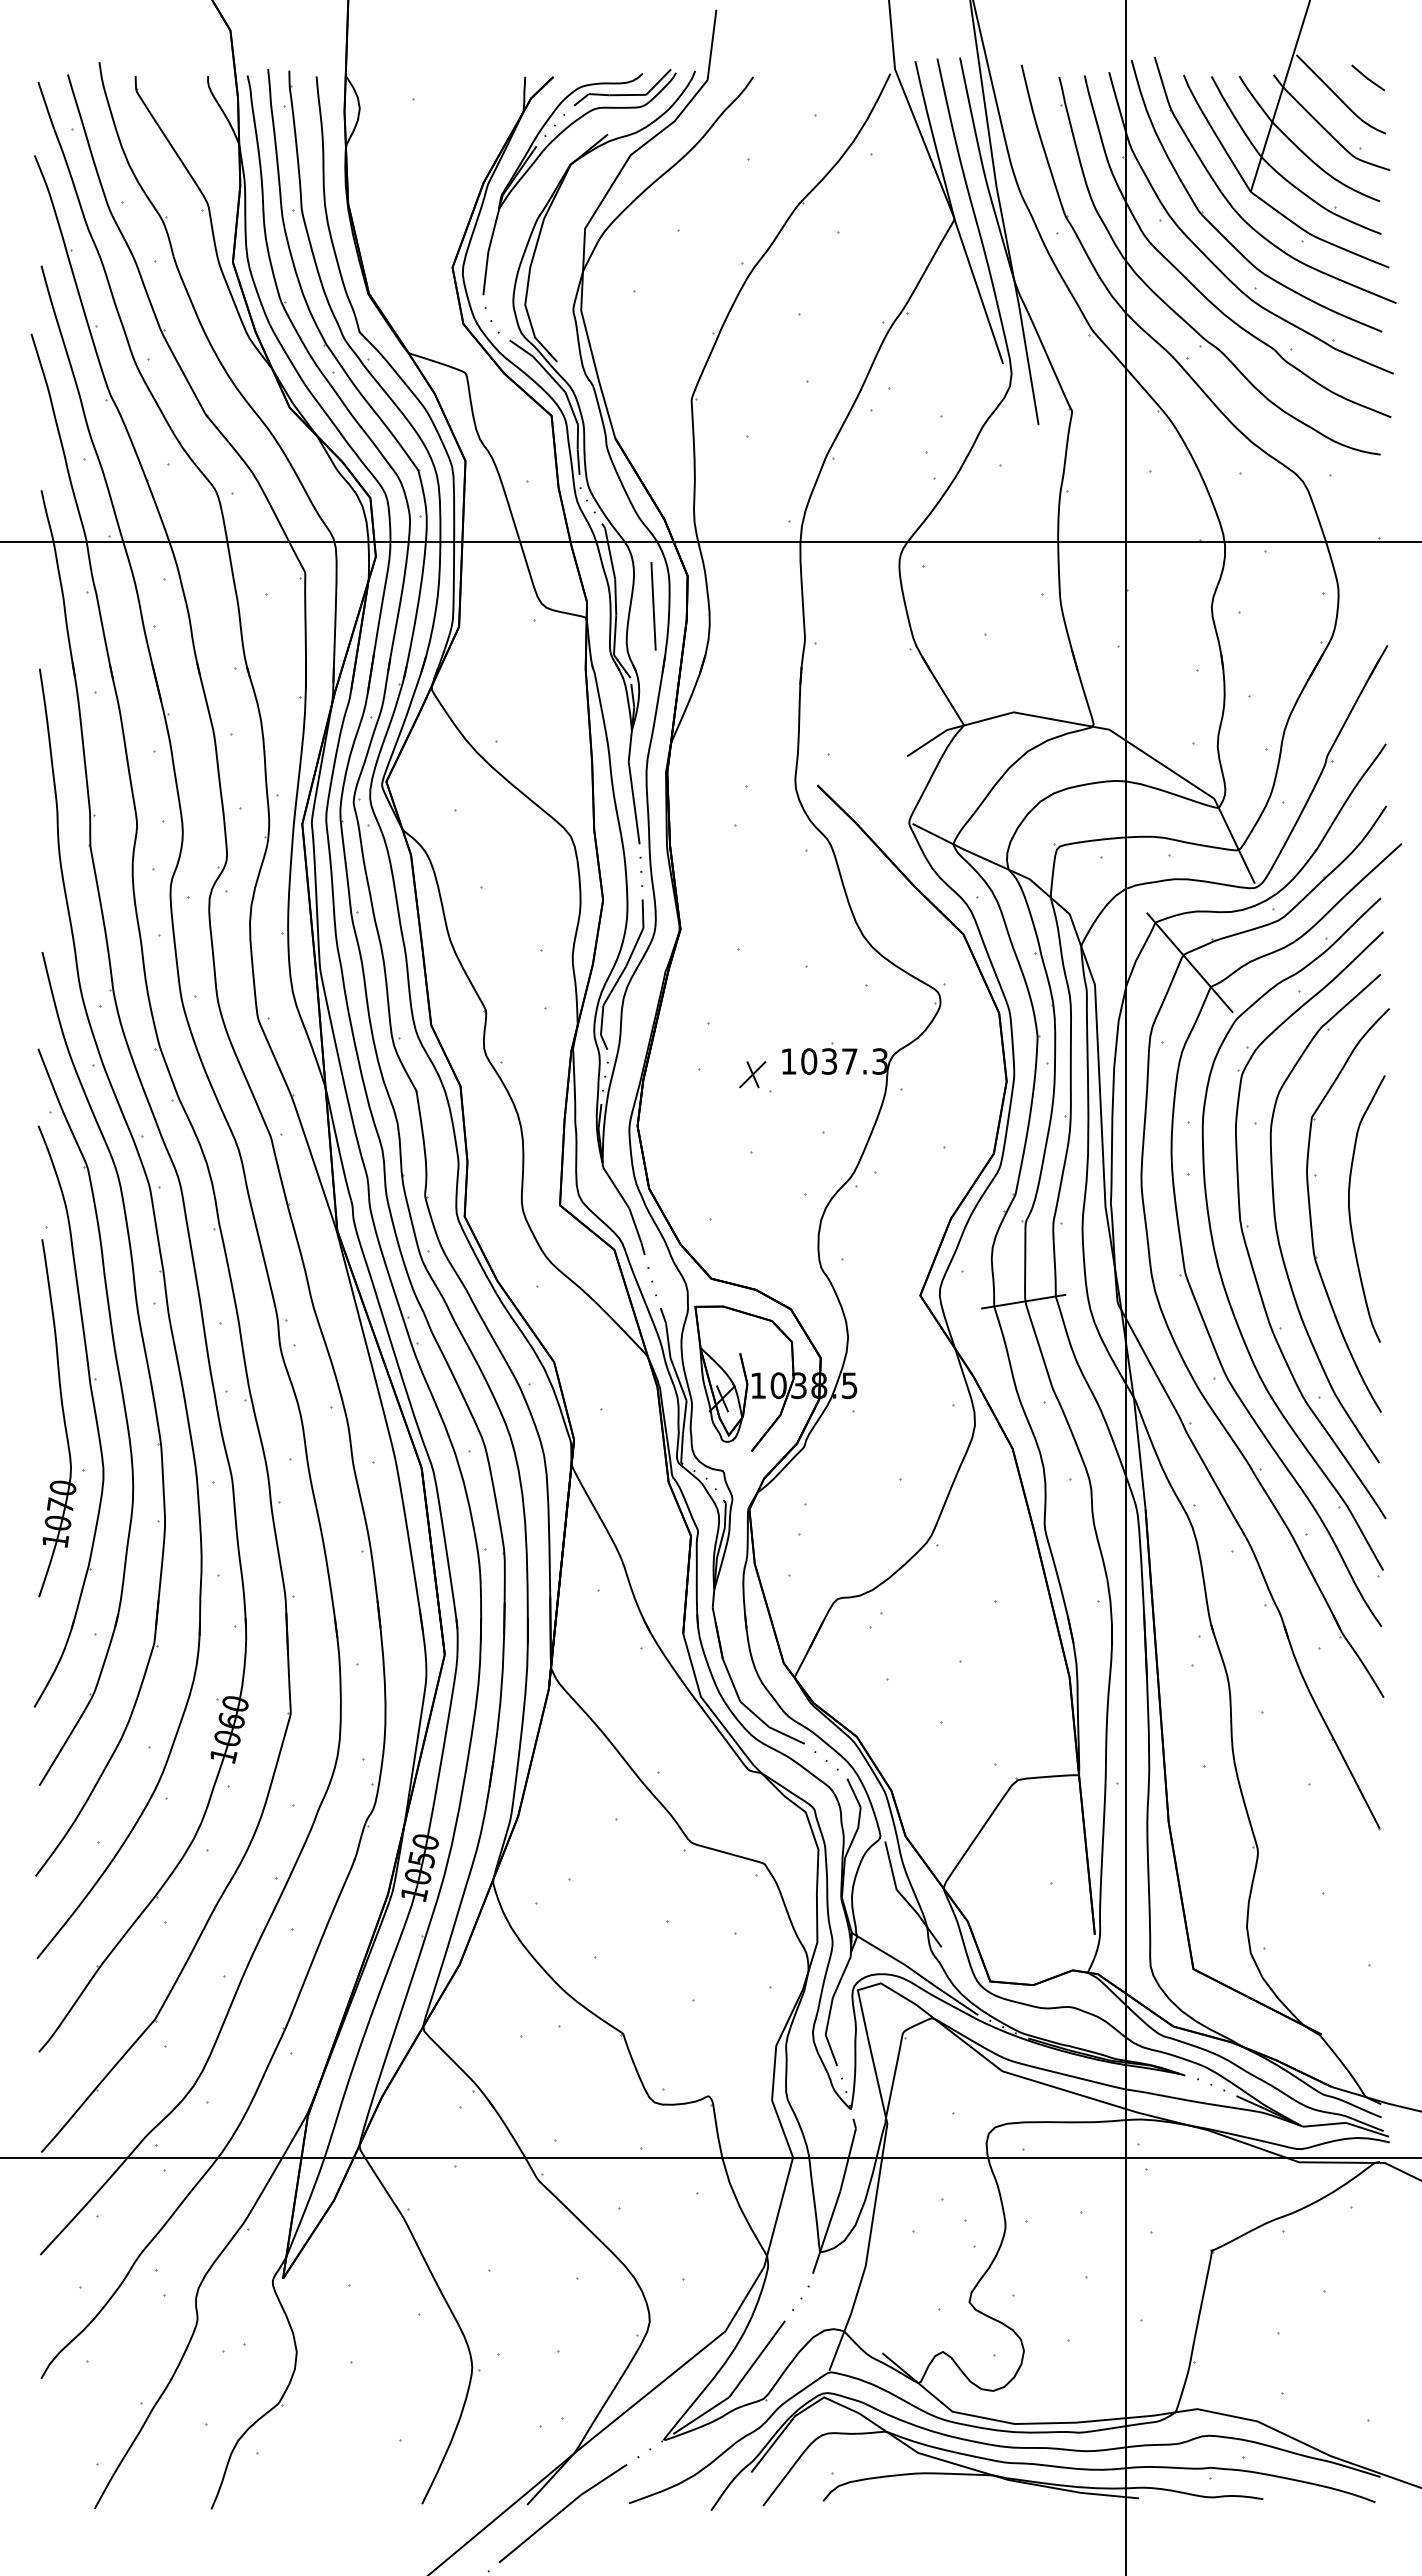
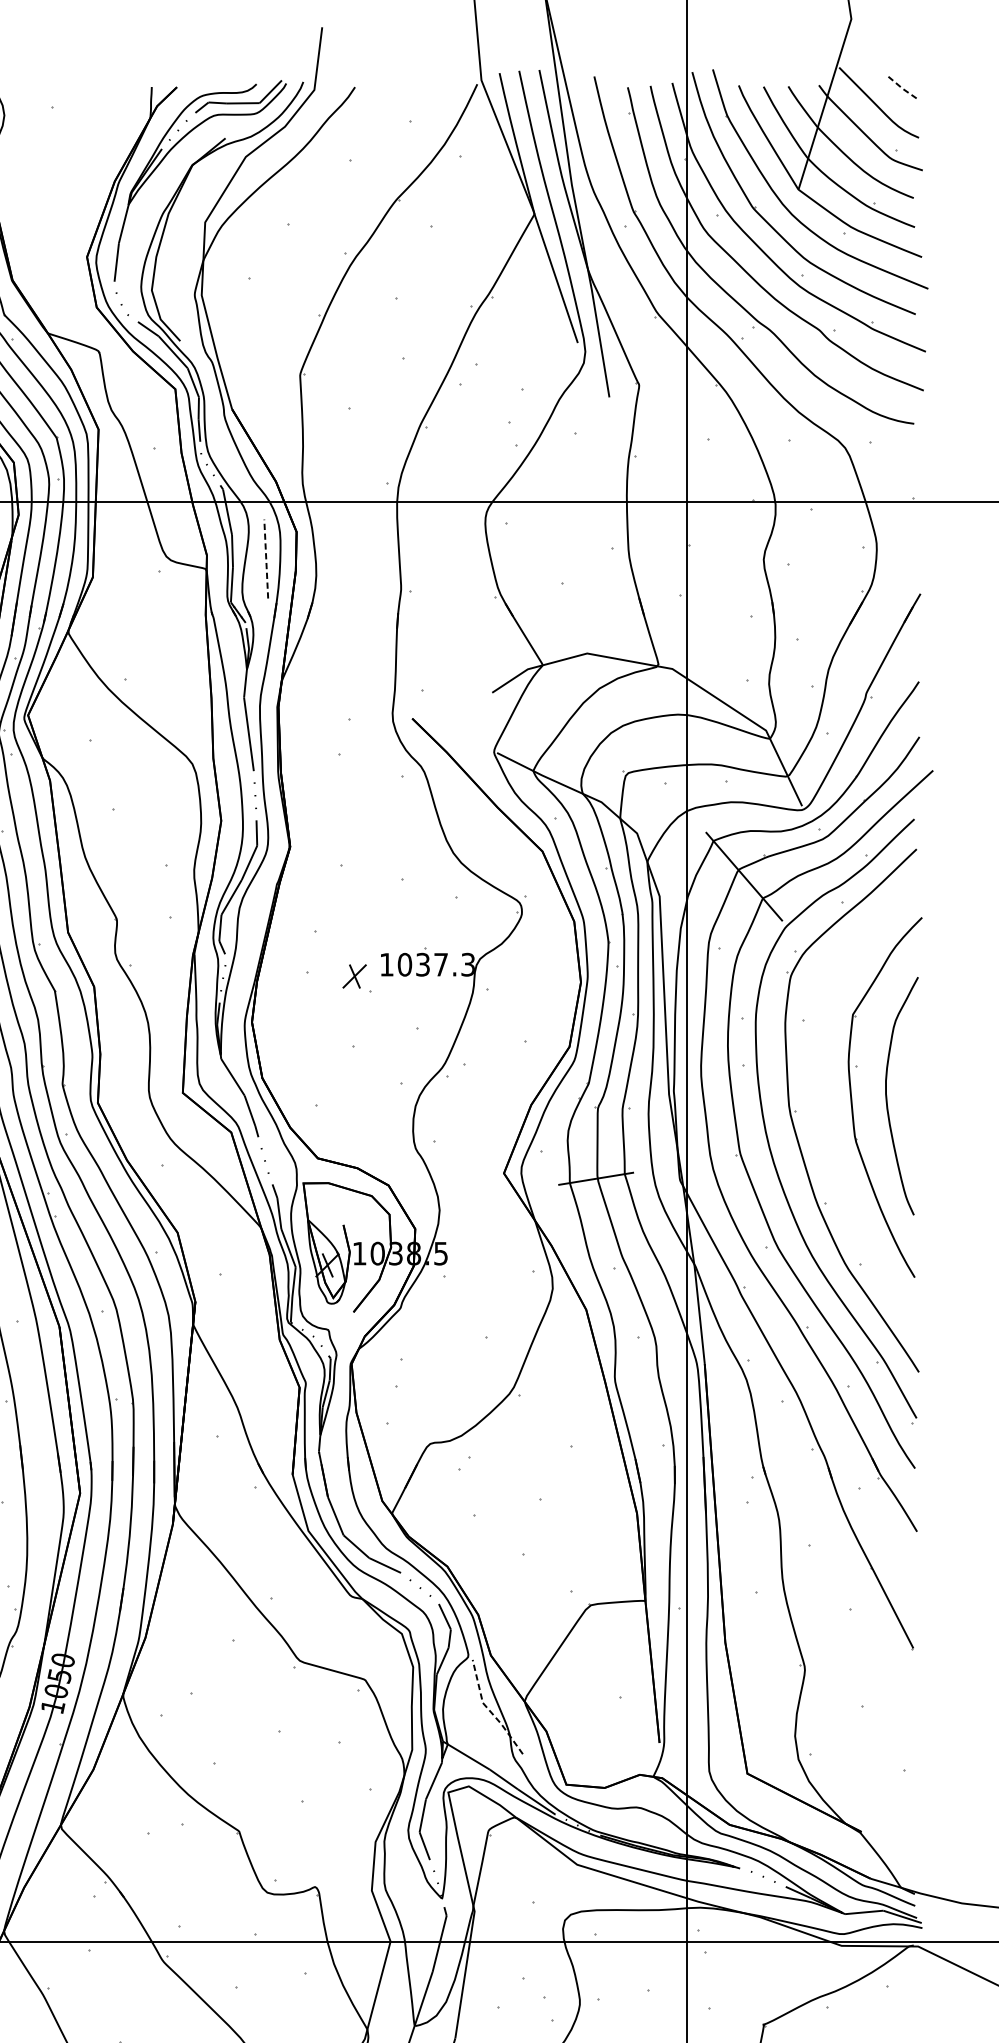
line: (1367, 78) -> (902, 88), solid -> dashed
line: (653, 605) -> (266, 558), solid -> dashed
part: (1277, 1228) -> (822, 1113), removed
line: (904, 1898) -> (489, 1710), solid -> dashed

